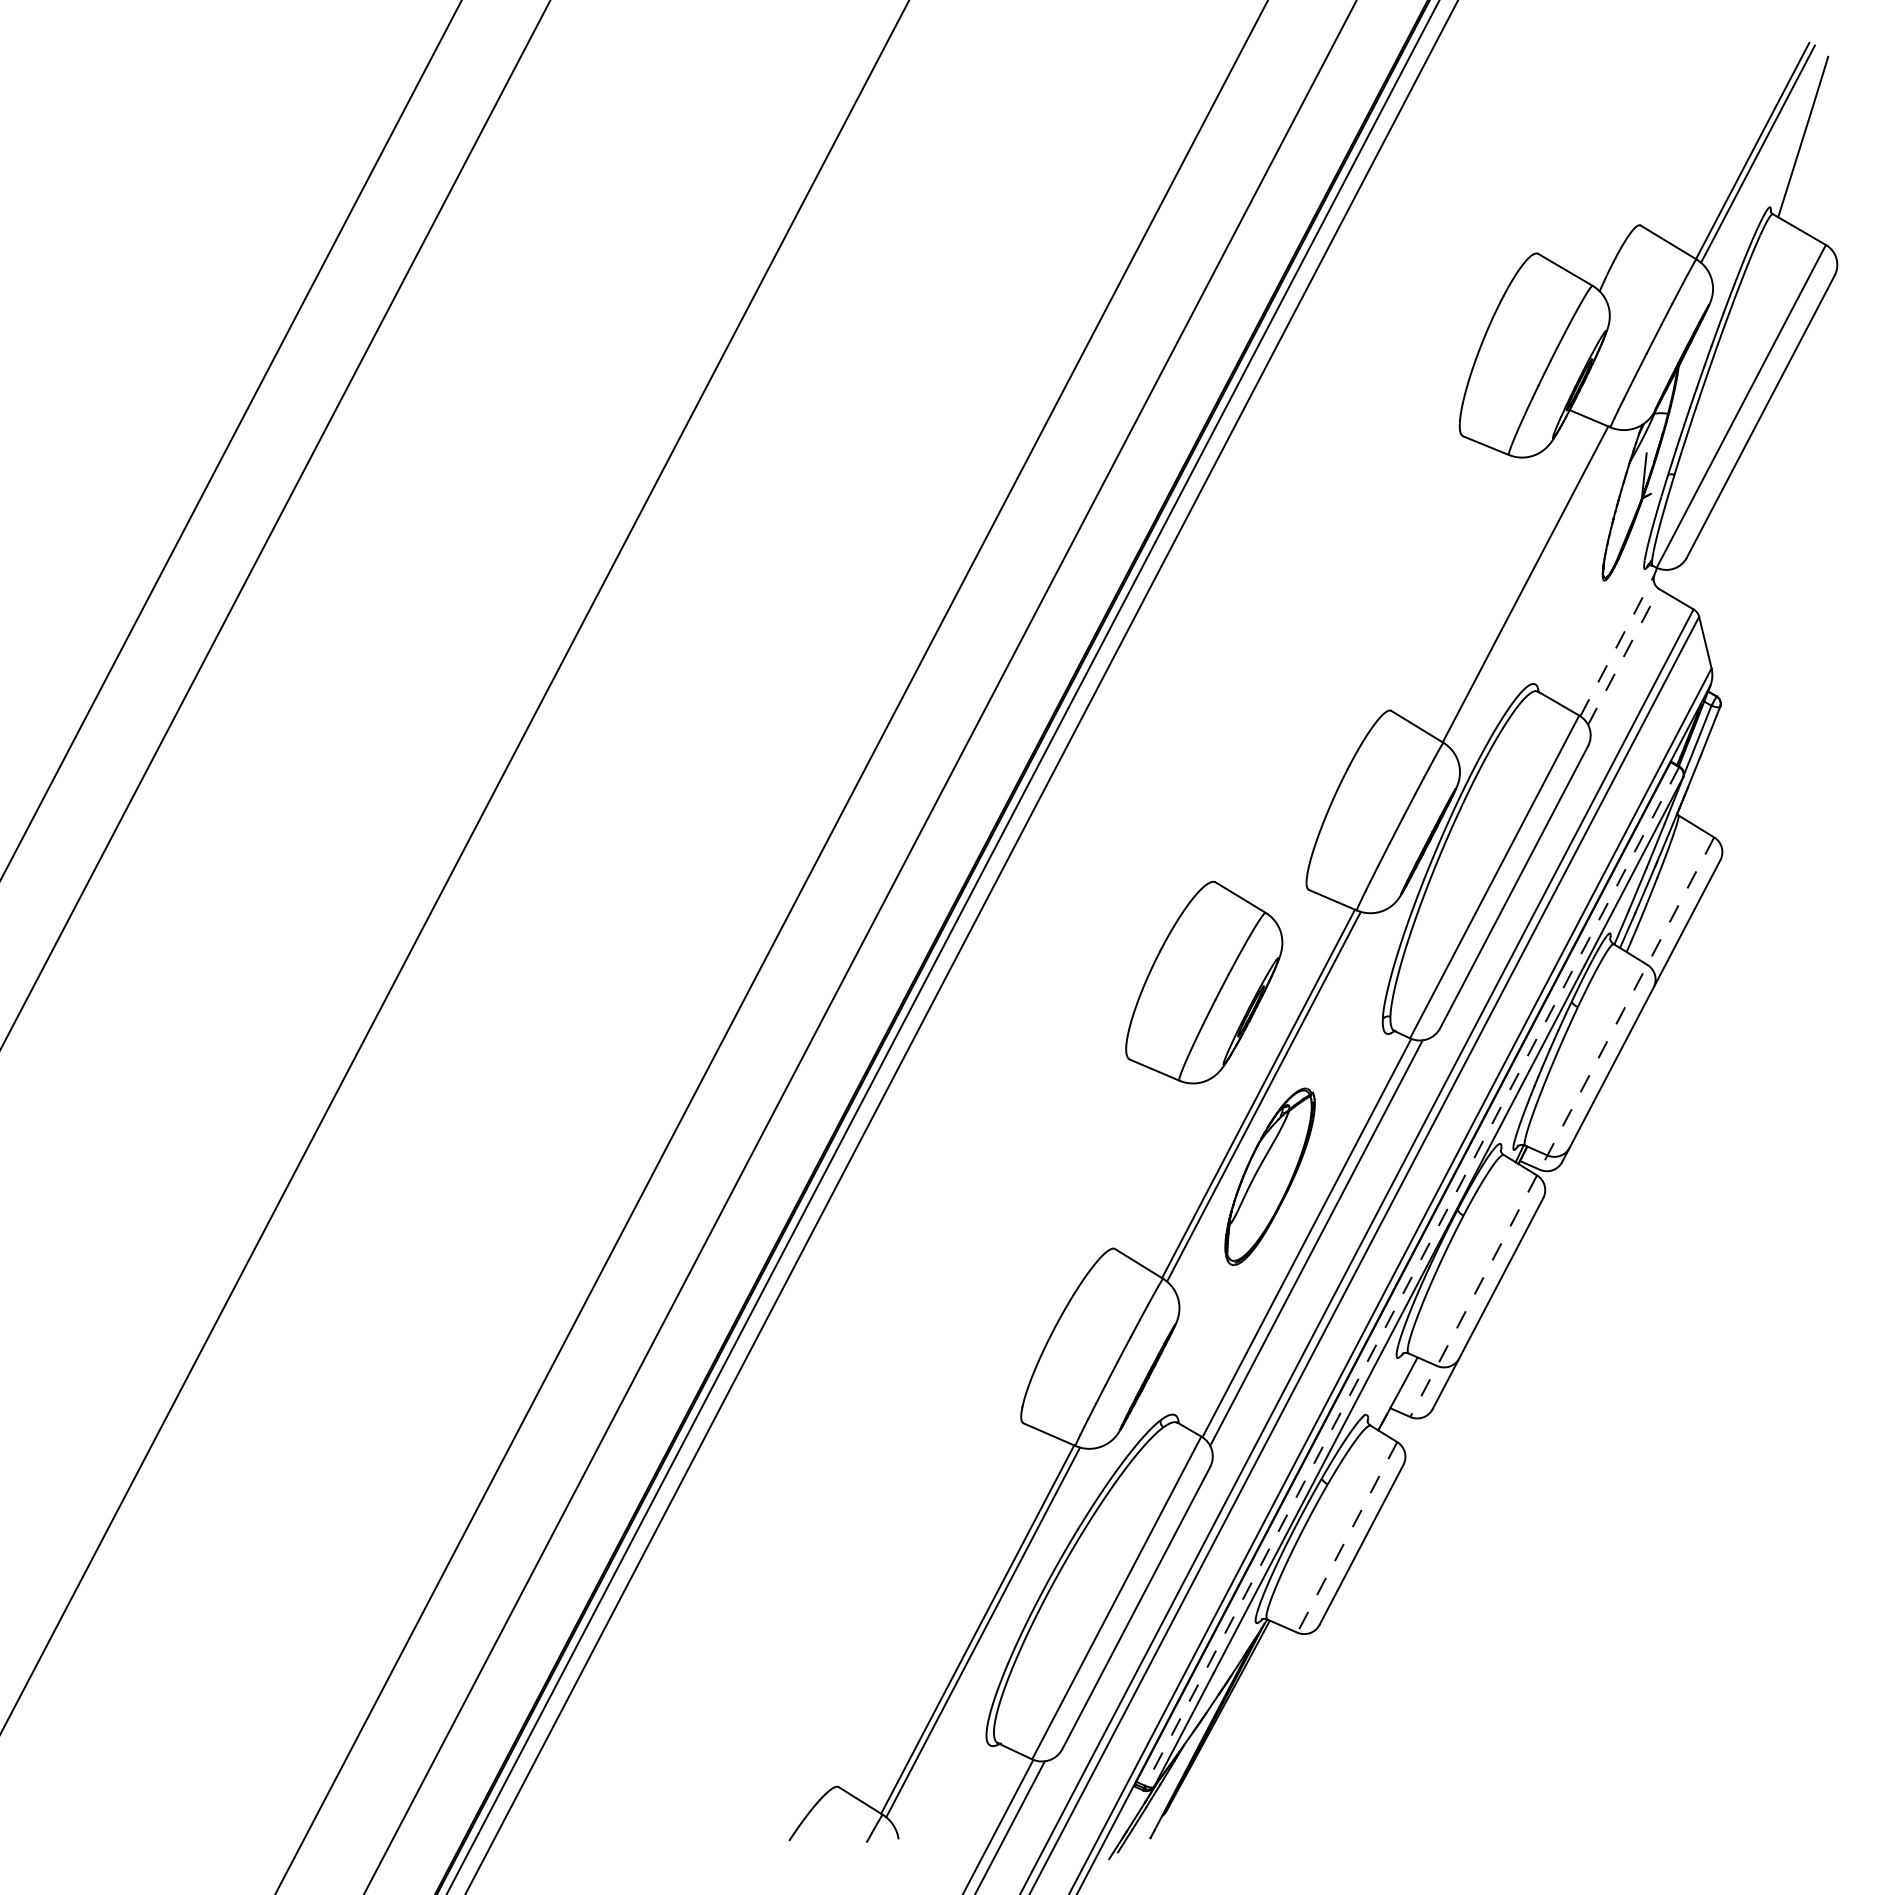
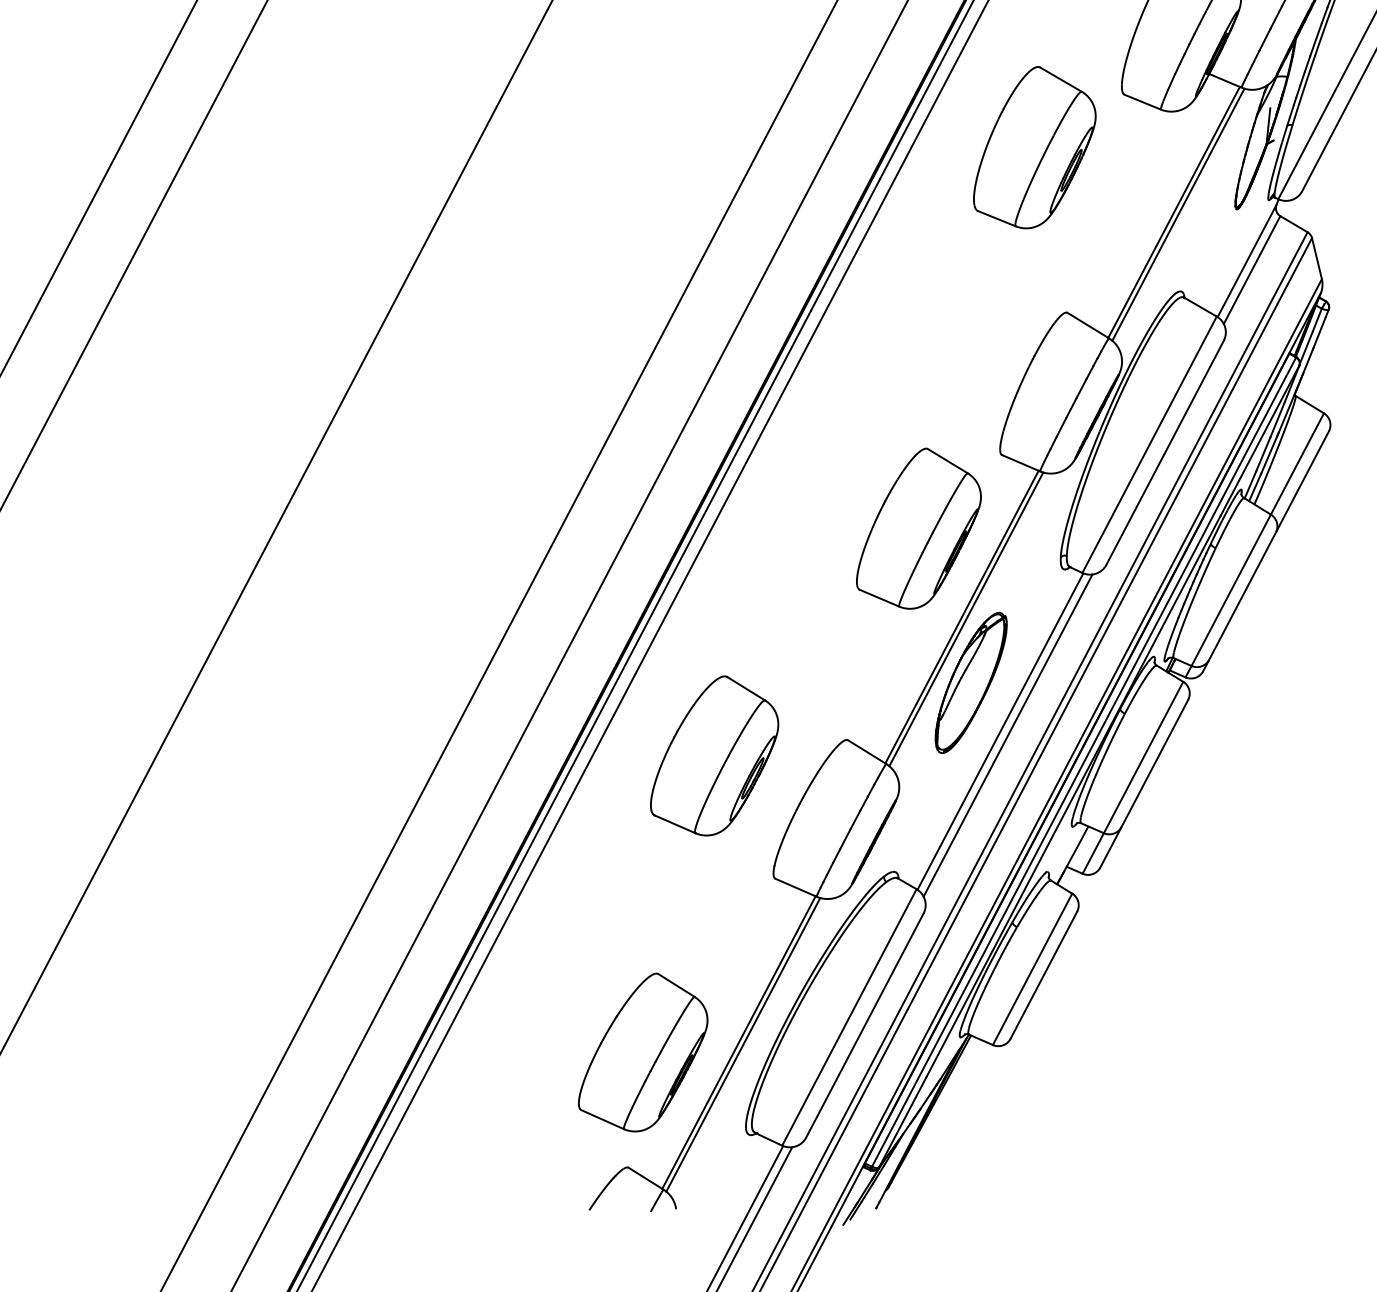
part: (1349, 502) -> (1034, 147), added
line: (1530, 586) -> (1178, 214), added
line: (1617, 645) -> (1247, 260), dashed -> solid
line: (1623, 657) -> (1251, 270), dashed -> solid
line: (1627, 1003) -> (1255, 545), dashed -> solid
part: (947, 1268) -> (714, 755), added
line: (1411, 1276) -> (1083, 762), dashed -> solid
line: (1473, 1296) -> (1132, 778), dashed -> solid
line: (1347, 1537) -> (1032, 969), dashed -> solid
part: (856, 1641) -> (642, 1052), added

